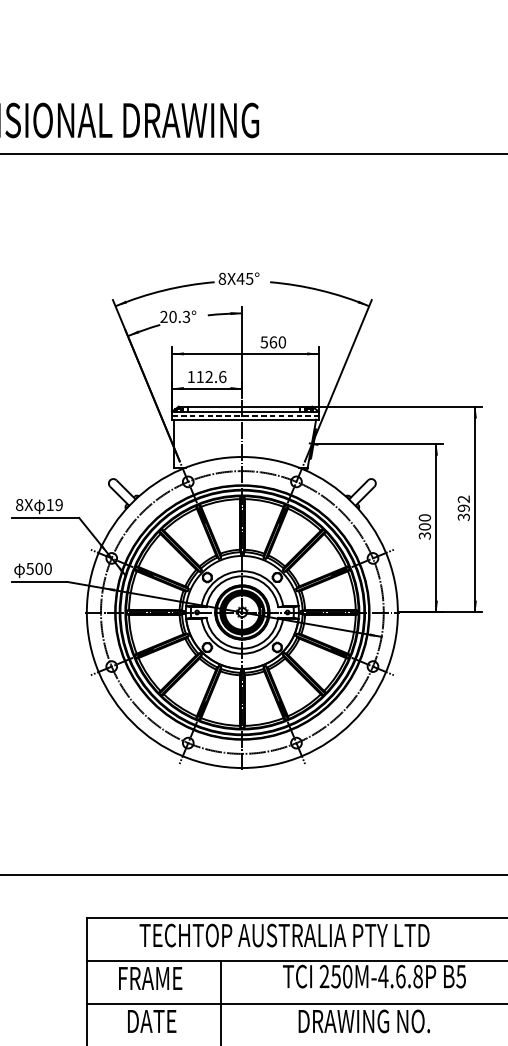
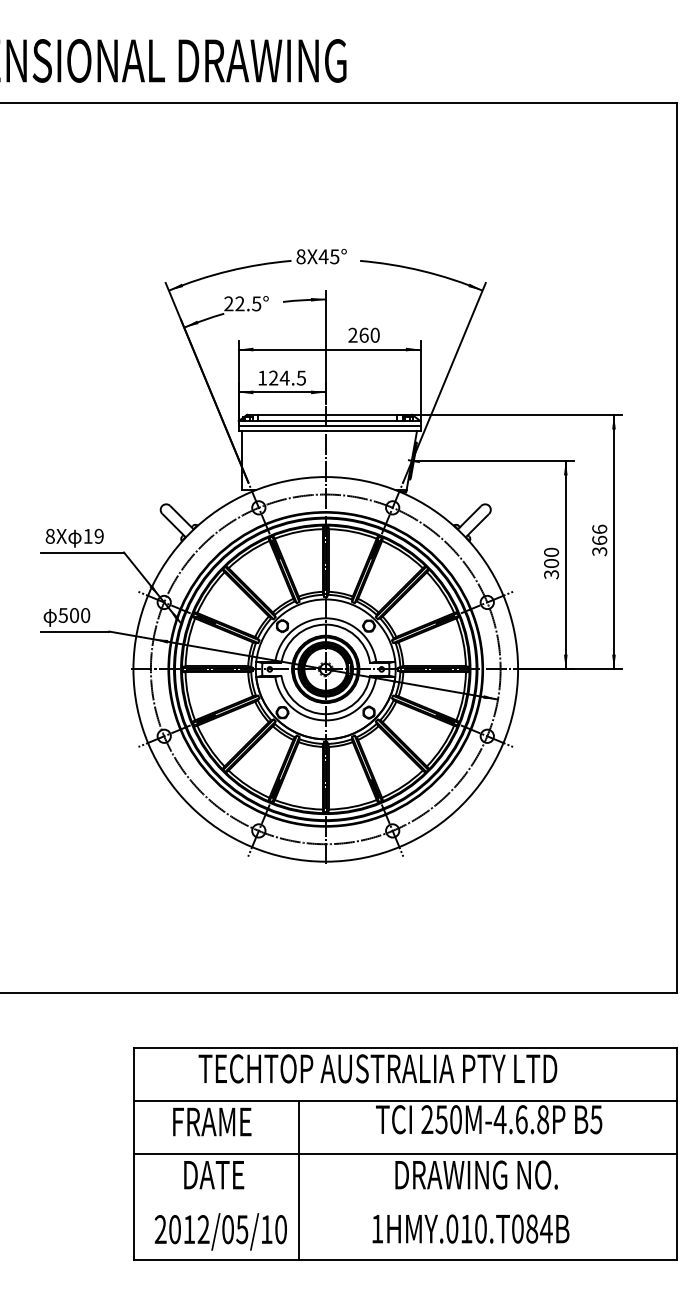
text: (179, 316) -> (248, 303), 20.3 -> 22.5
text: (263, 341) -> (352, 334), 560 -> 260
text: (211, 376) -> (287, 377), 112.6 -> 124.5
line: (245, 416) -> (329, 426), dashed -> solid
text: (463, 503) -> (599, 534), 392 -> 366

